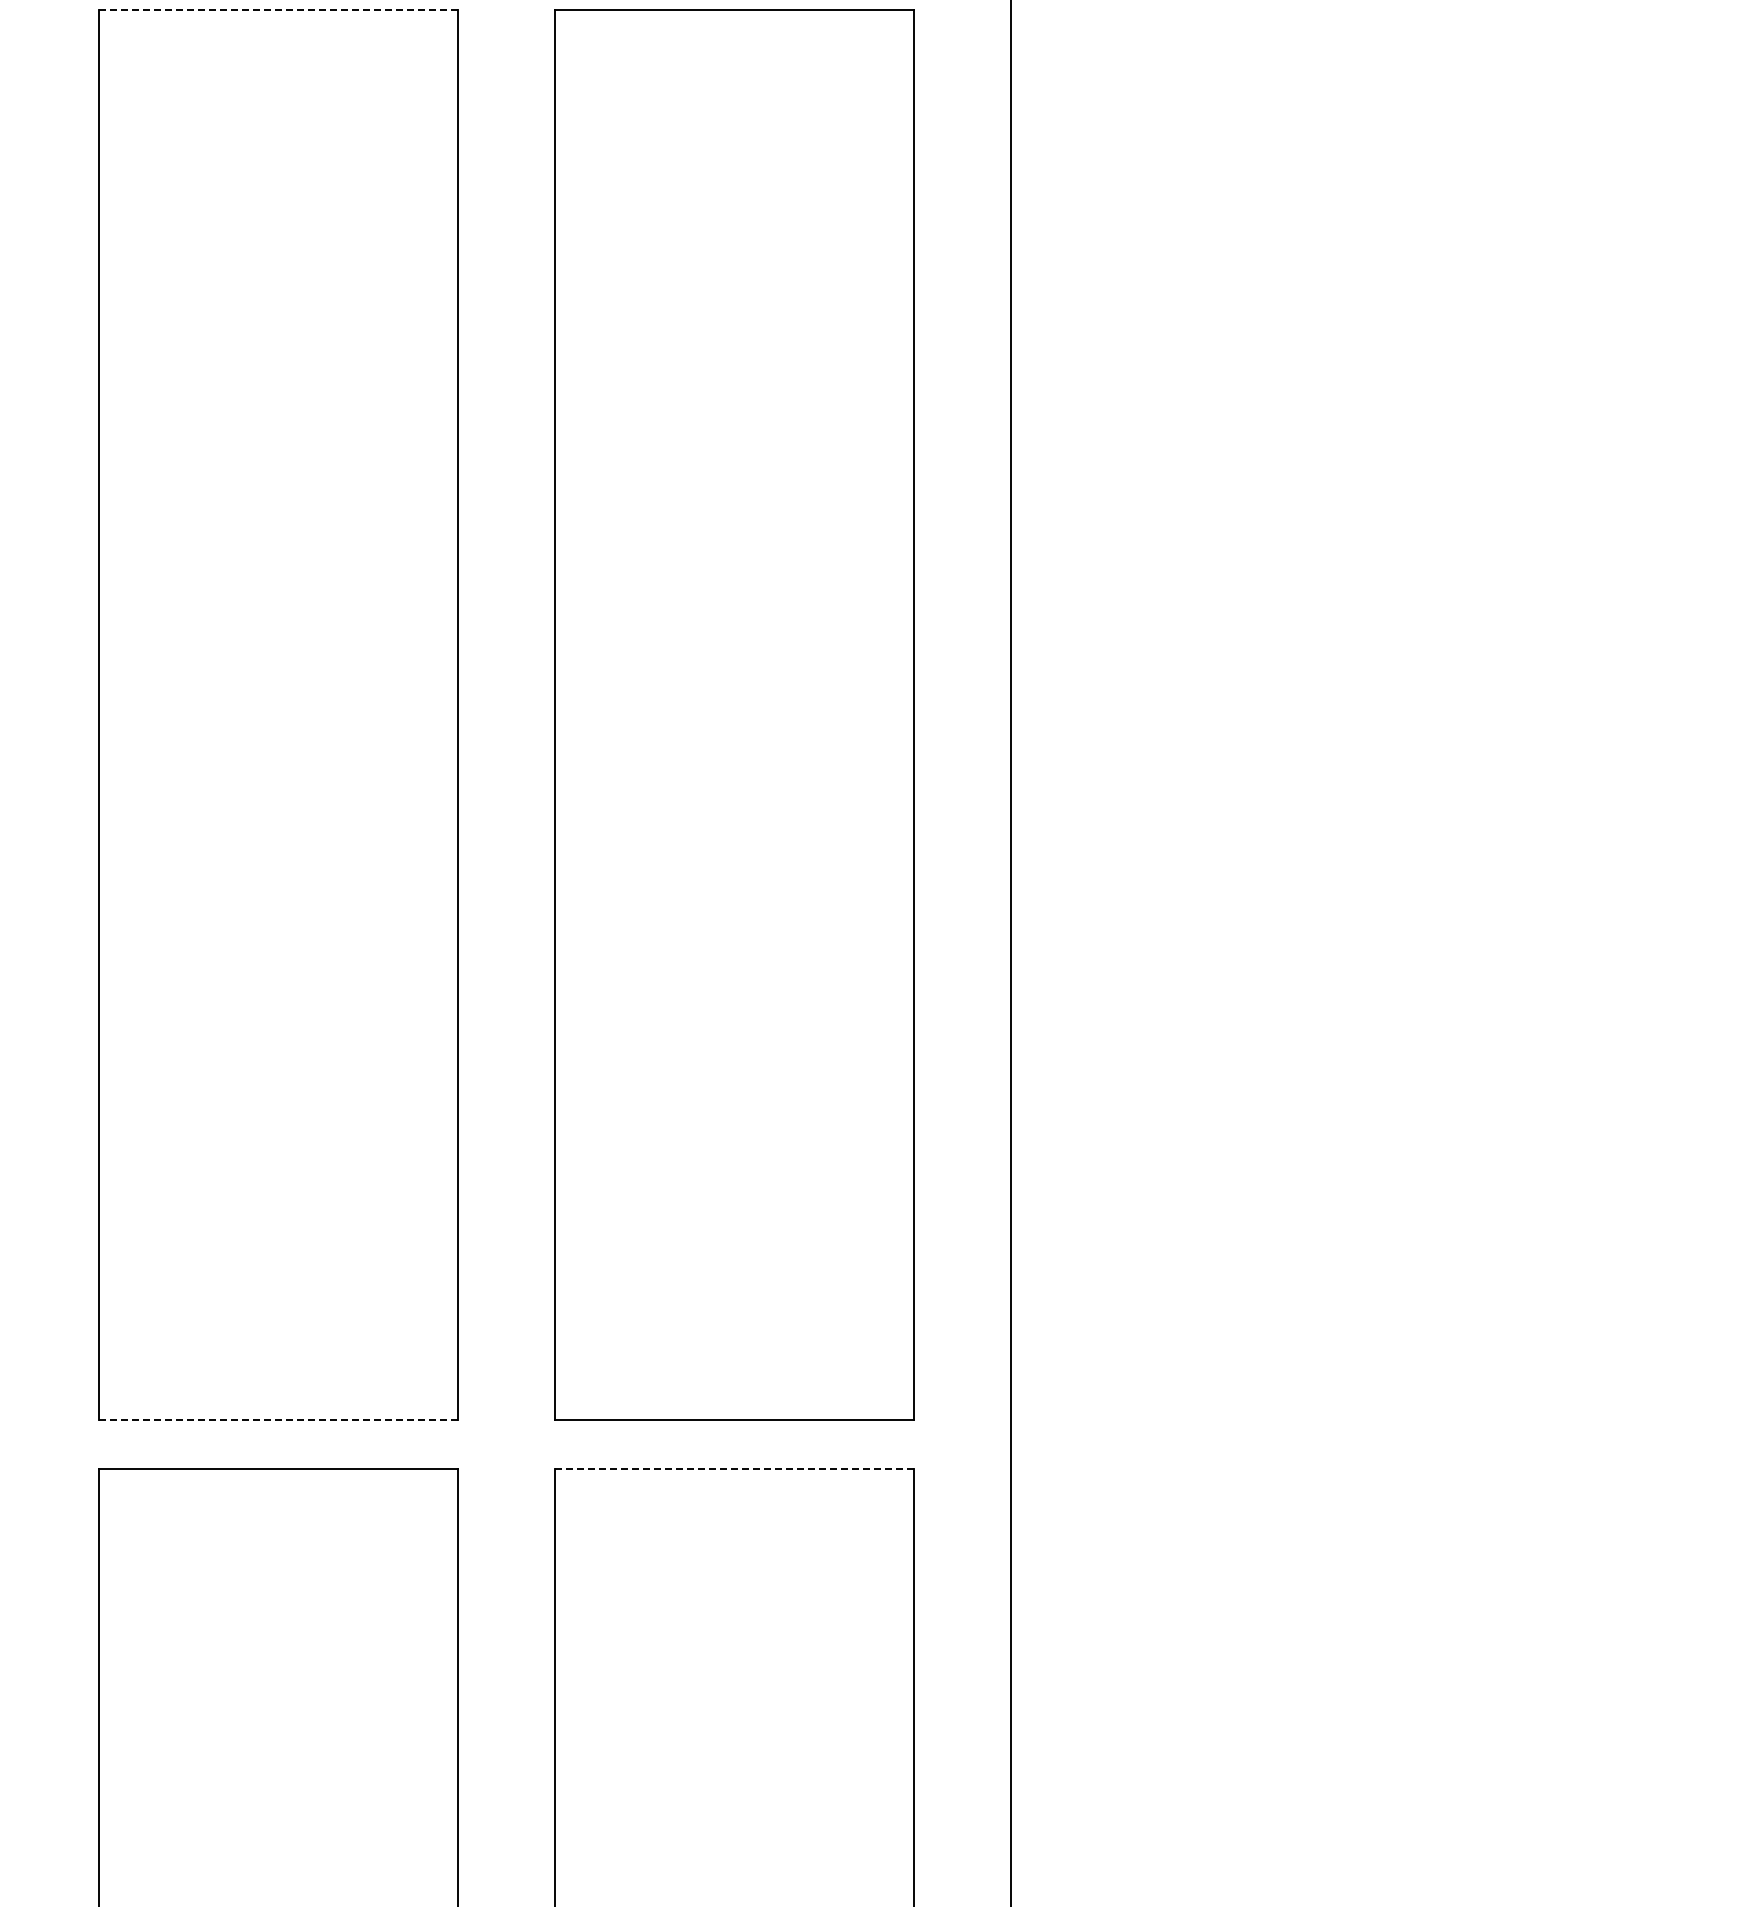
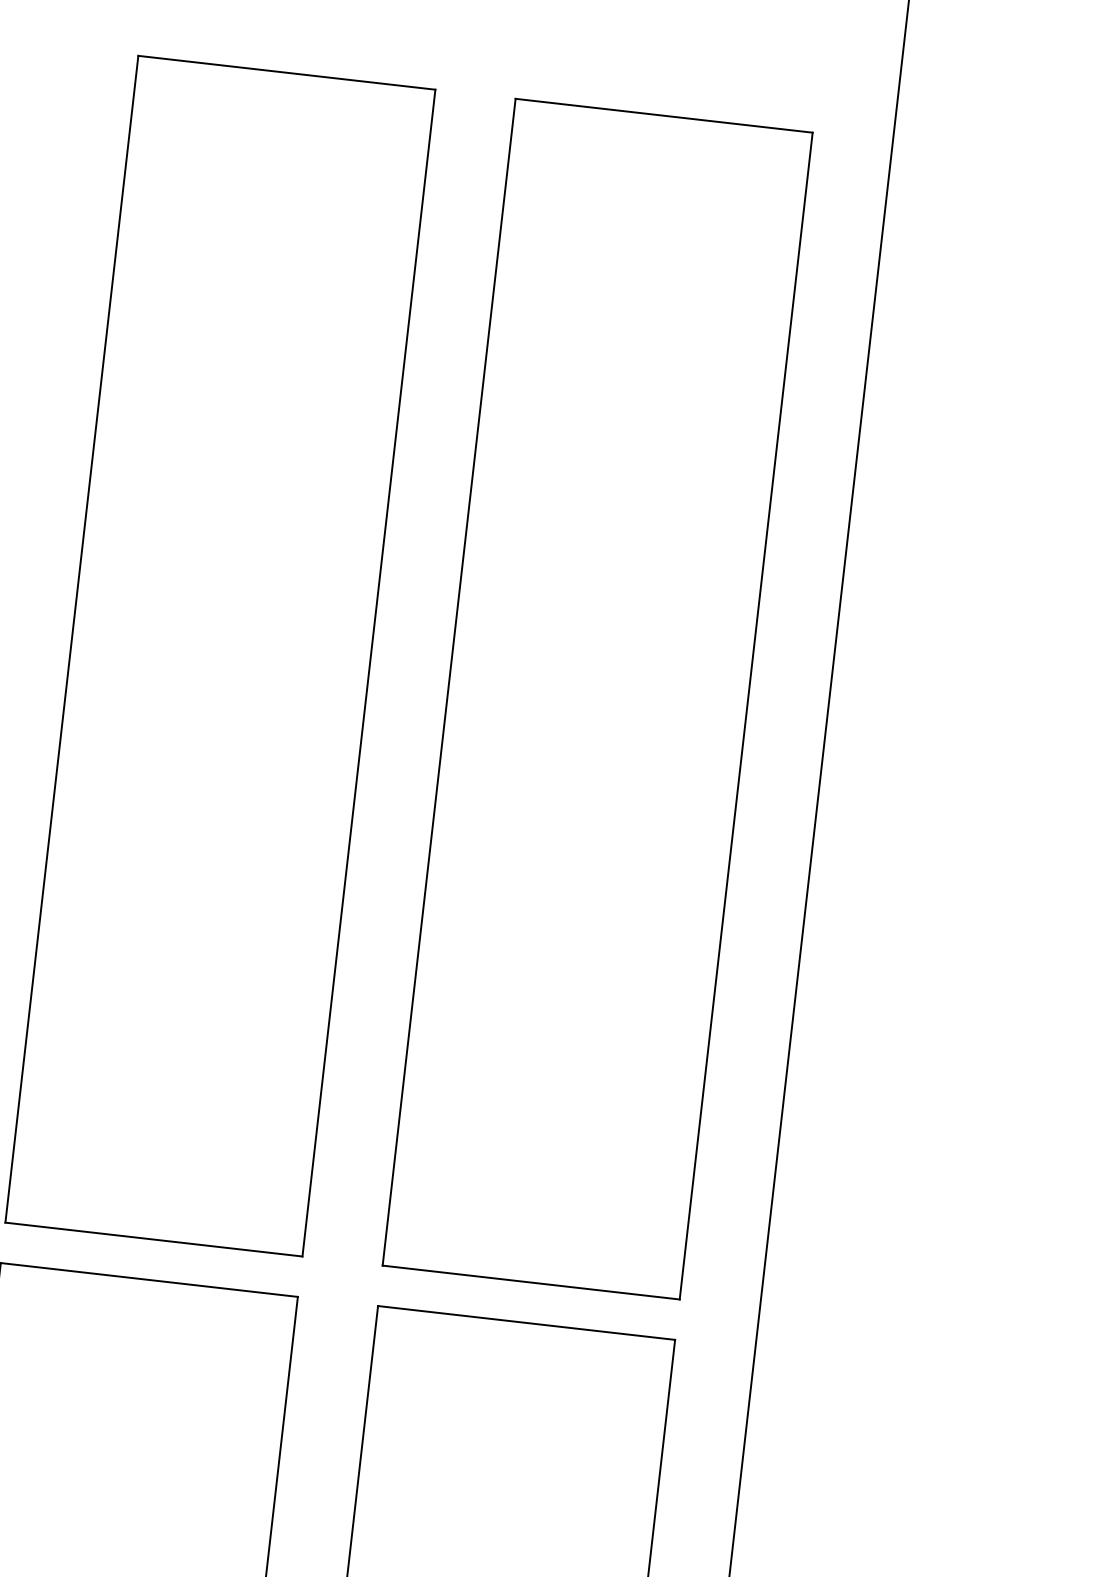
line: (278, 9) -> (286, 72), dashed -> solid
line: (279, 1419) -> (154, 1239), dashed -> solid
line: (733, 1468) -> (525, 1322), dashed -> solid

